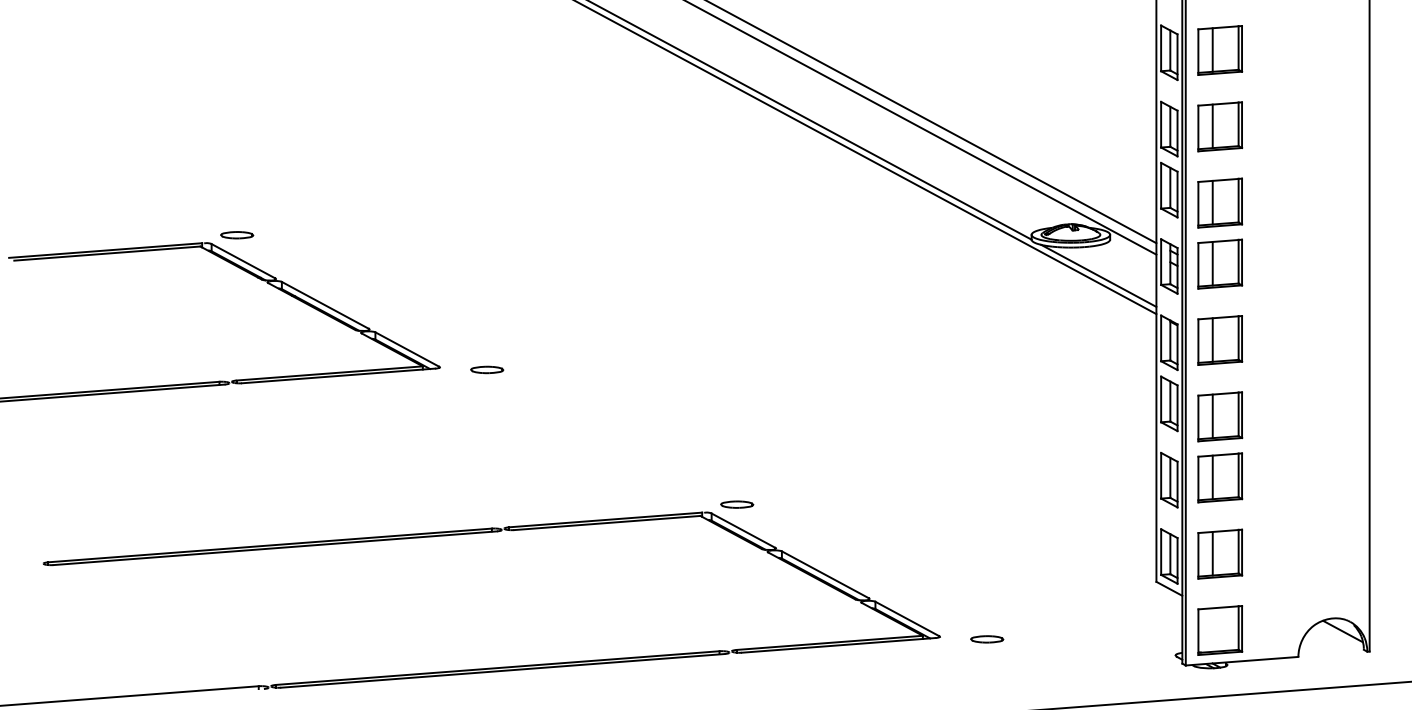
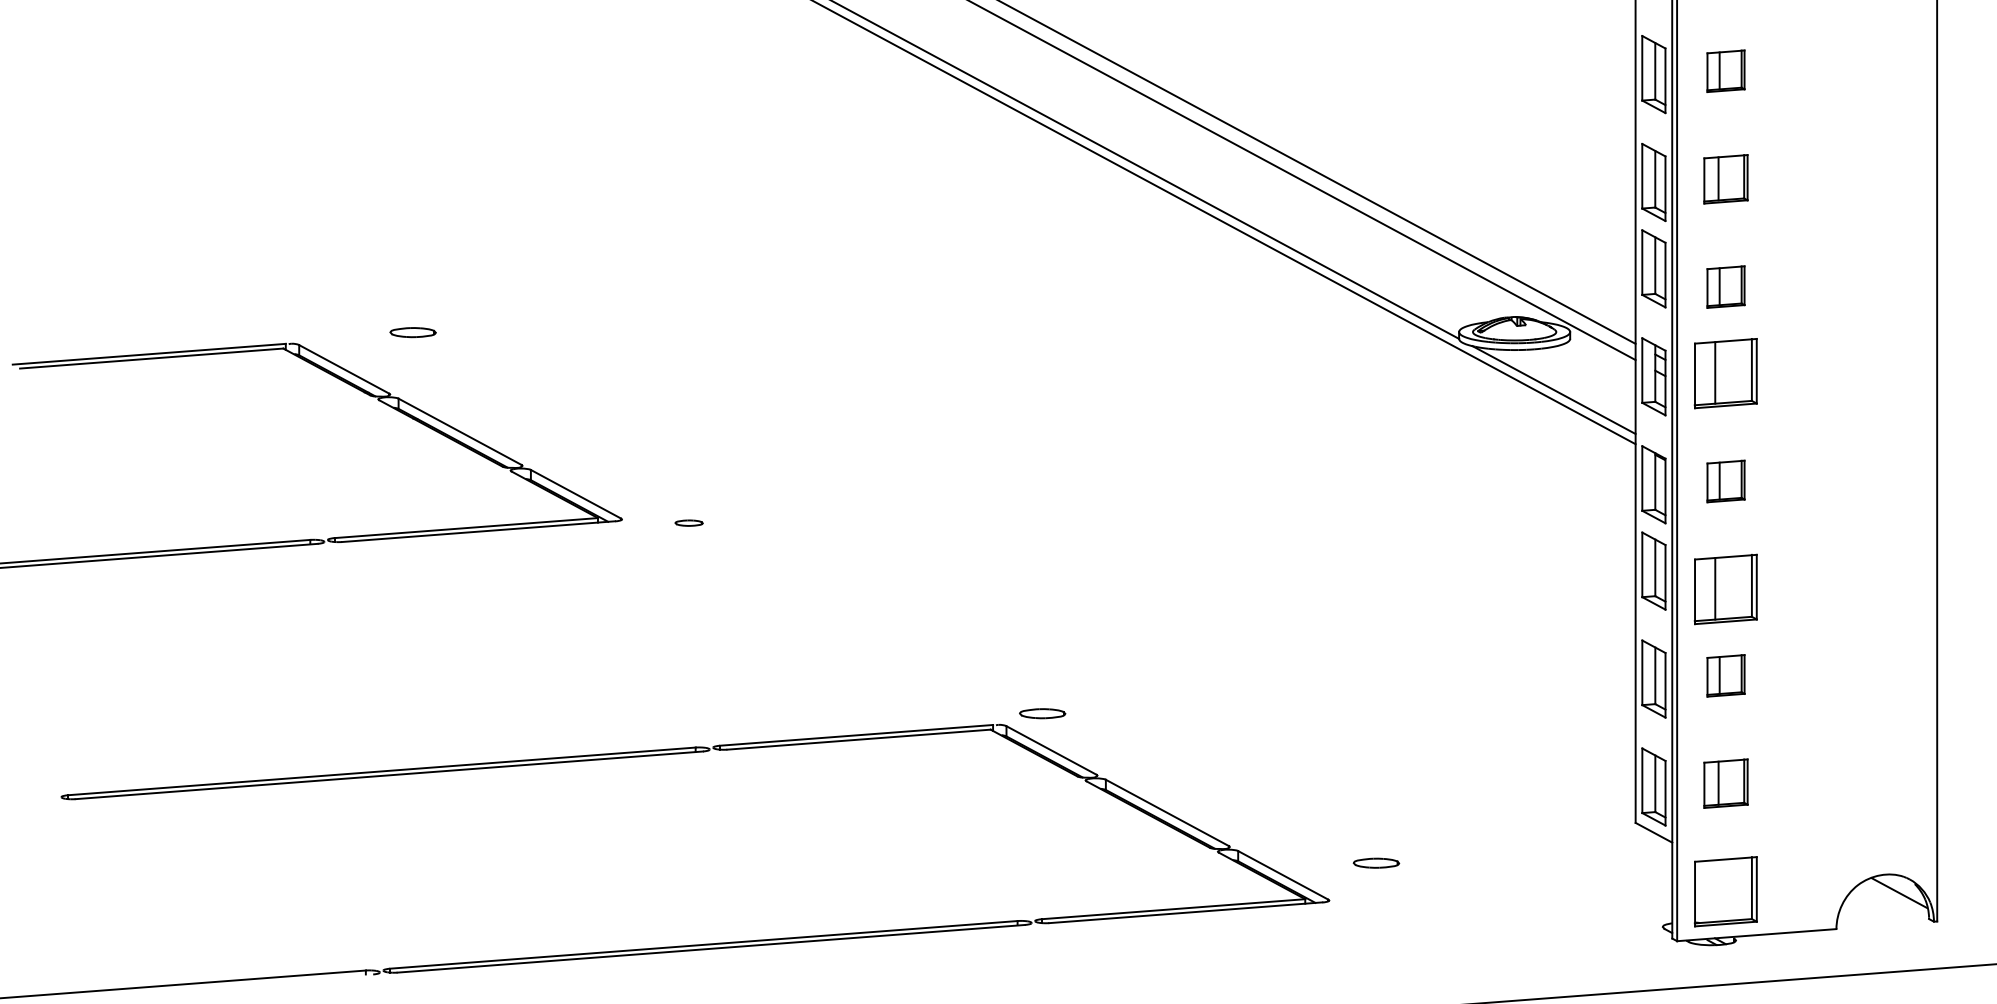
part: (1220, 50) -> (1726, 71), size x0.6
part: (1220, 126) -> (1726, 178), size x0.7
part: (1220, 202) -> (1726, 286), size x0.6
part: (237, 235) -> (413, 332), moved
part: (1220, 340) -> (1726, 481), size x0.6
part: (487, 369) -> (689, 522), size x0.6
part: (1220, 477) -> (1726, 675), size x0.6
part: (1220, 553) -> (1726, 782), size x0.7
part: (987, 639) -> (1376, 863), moved

